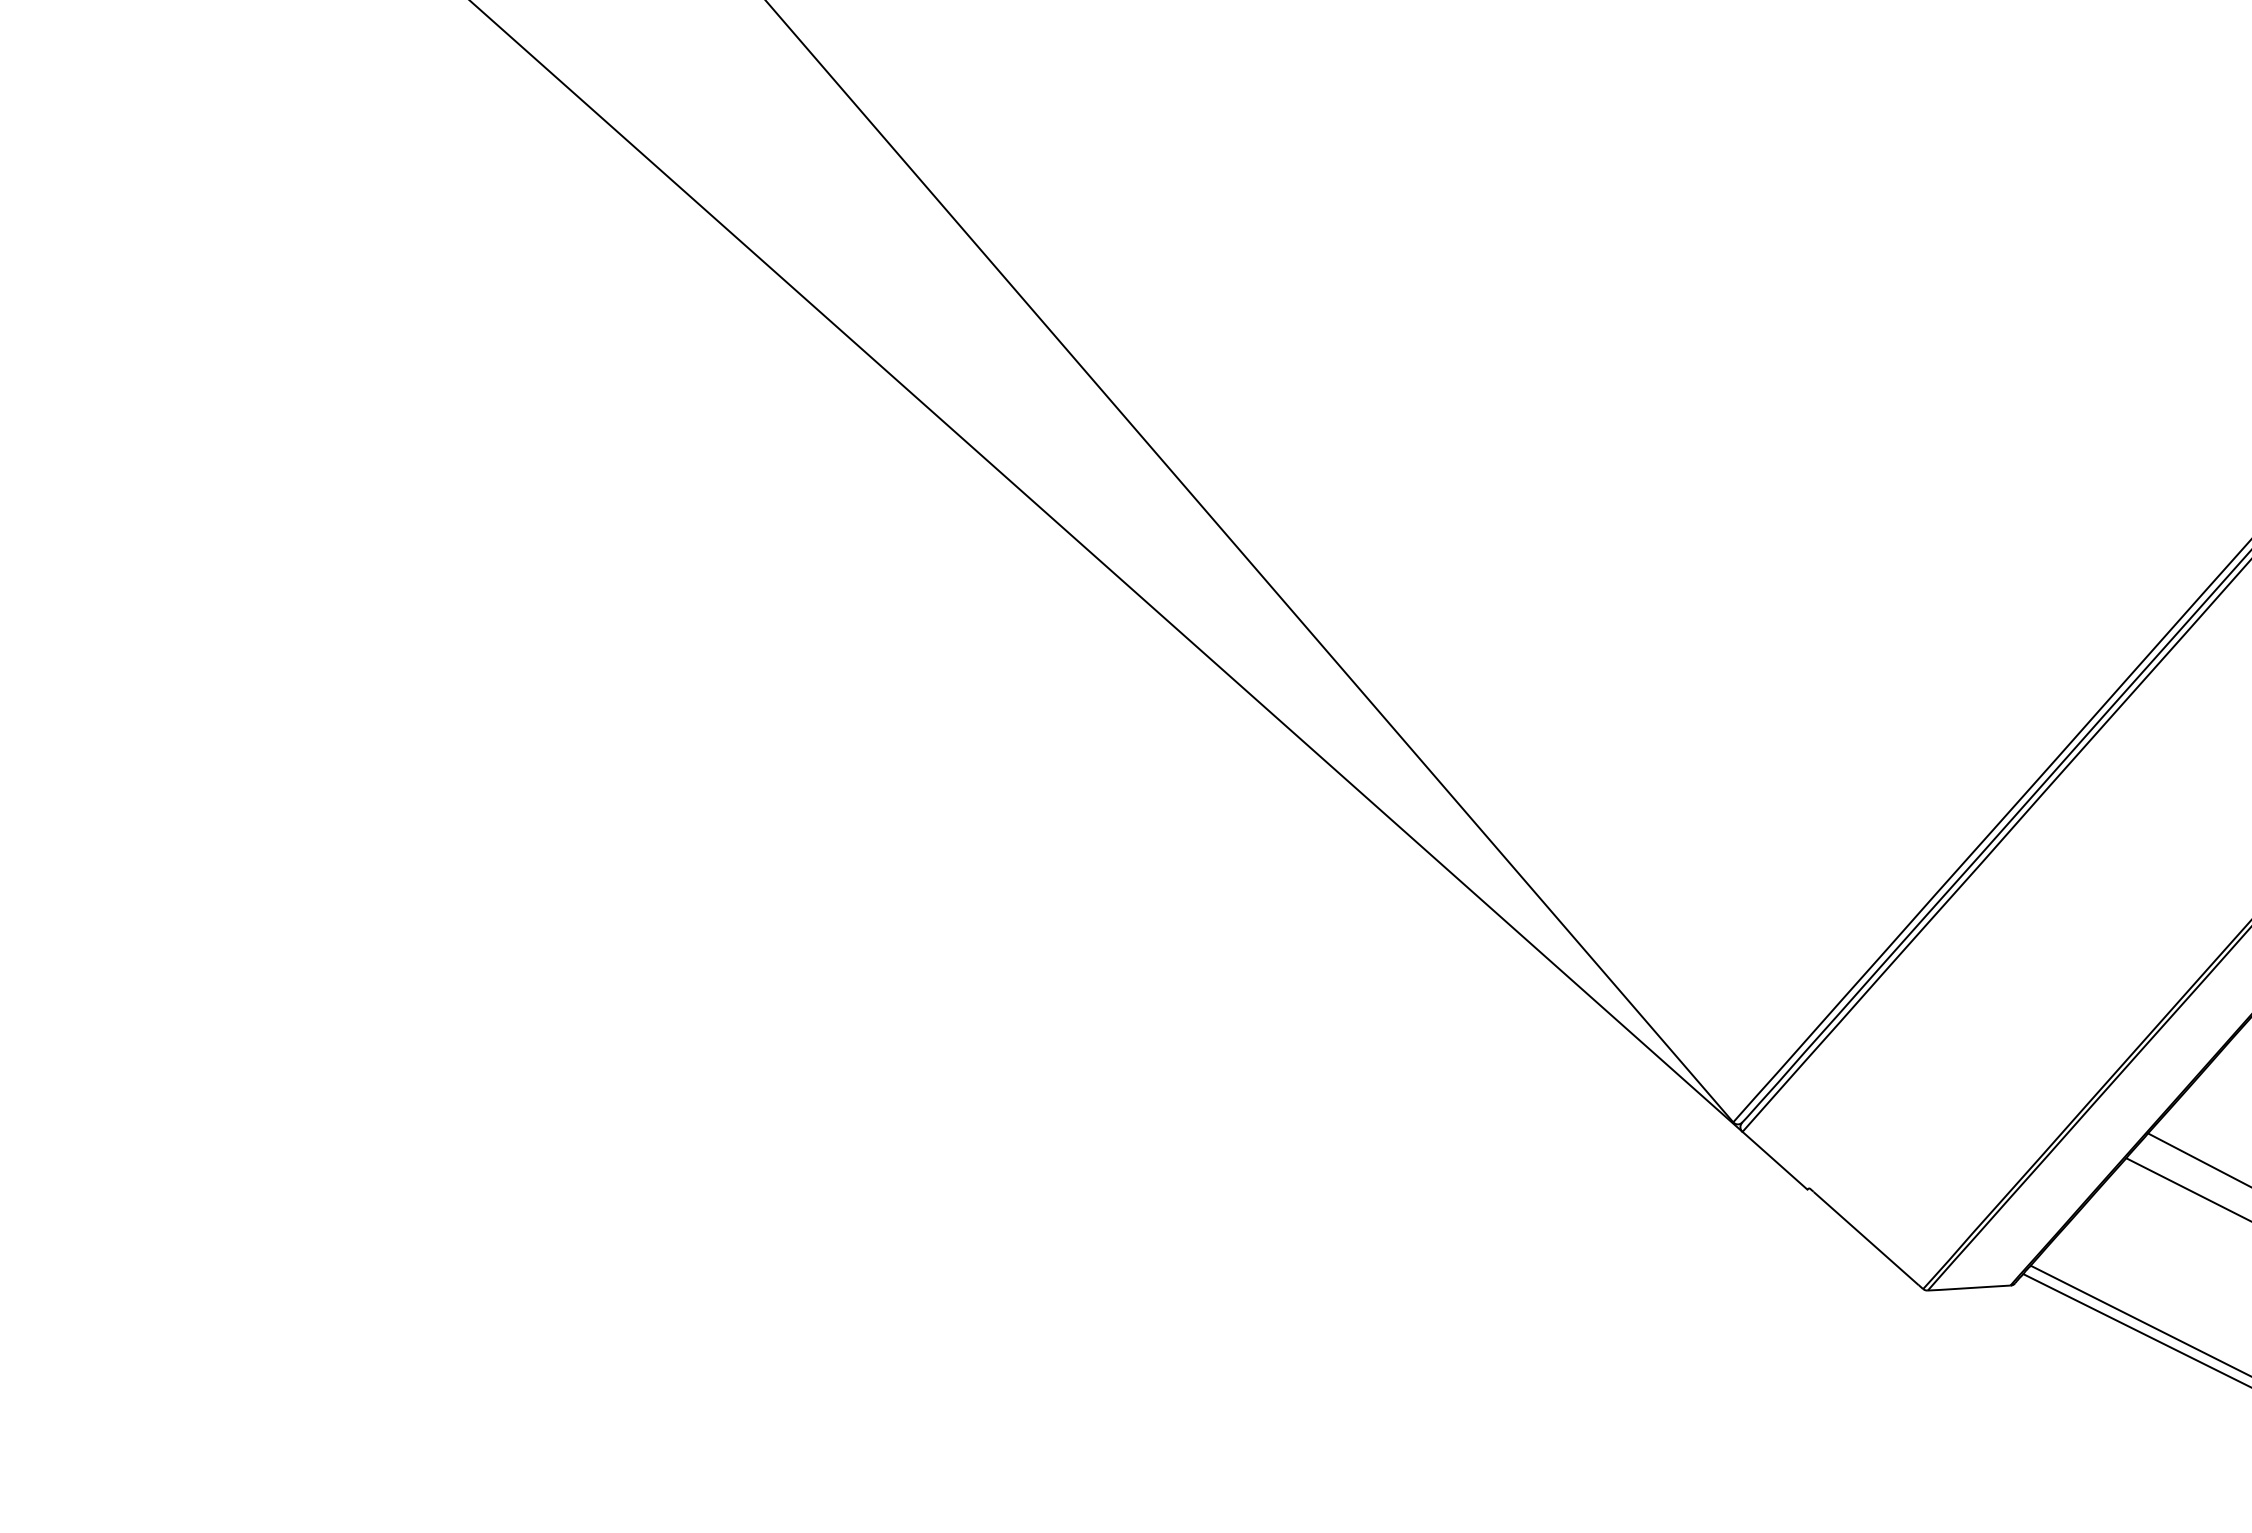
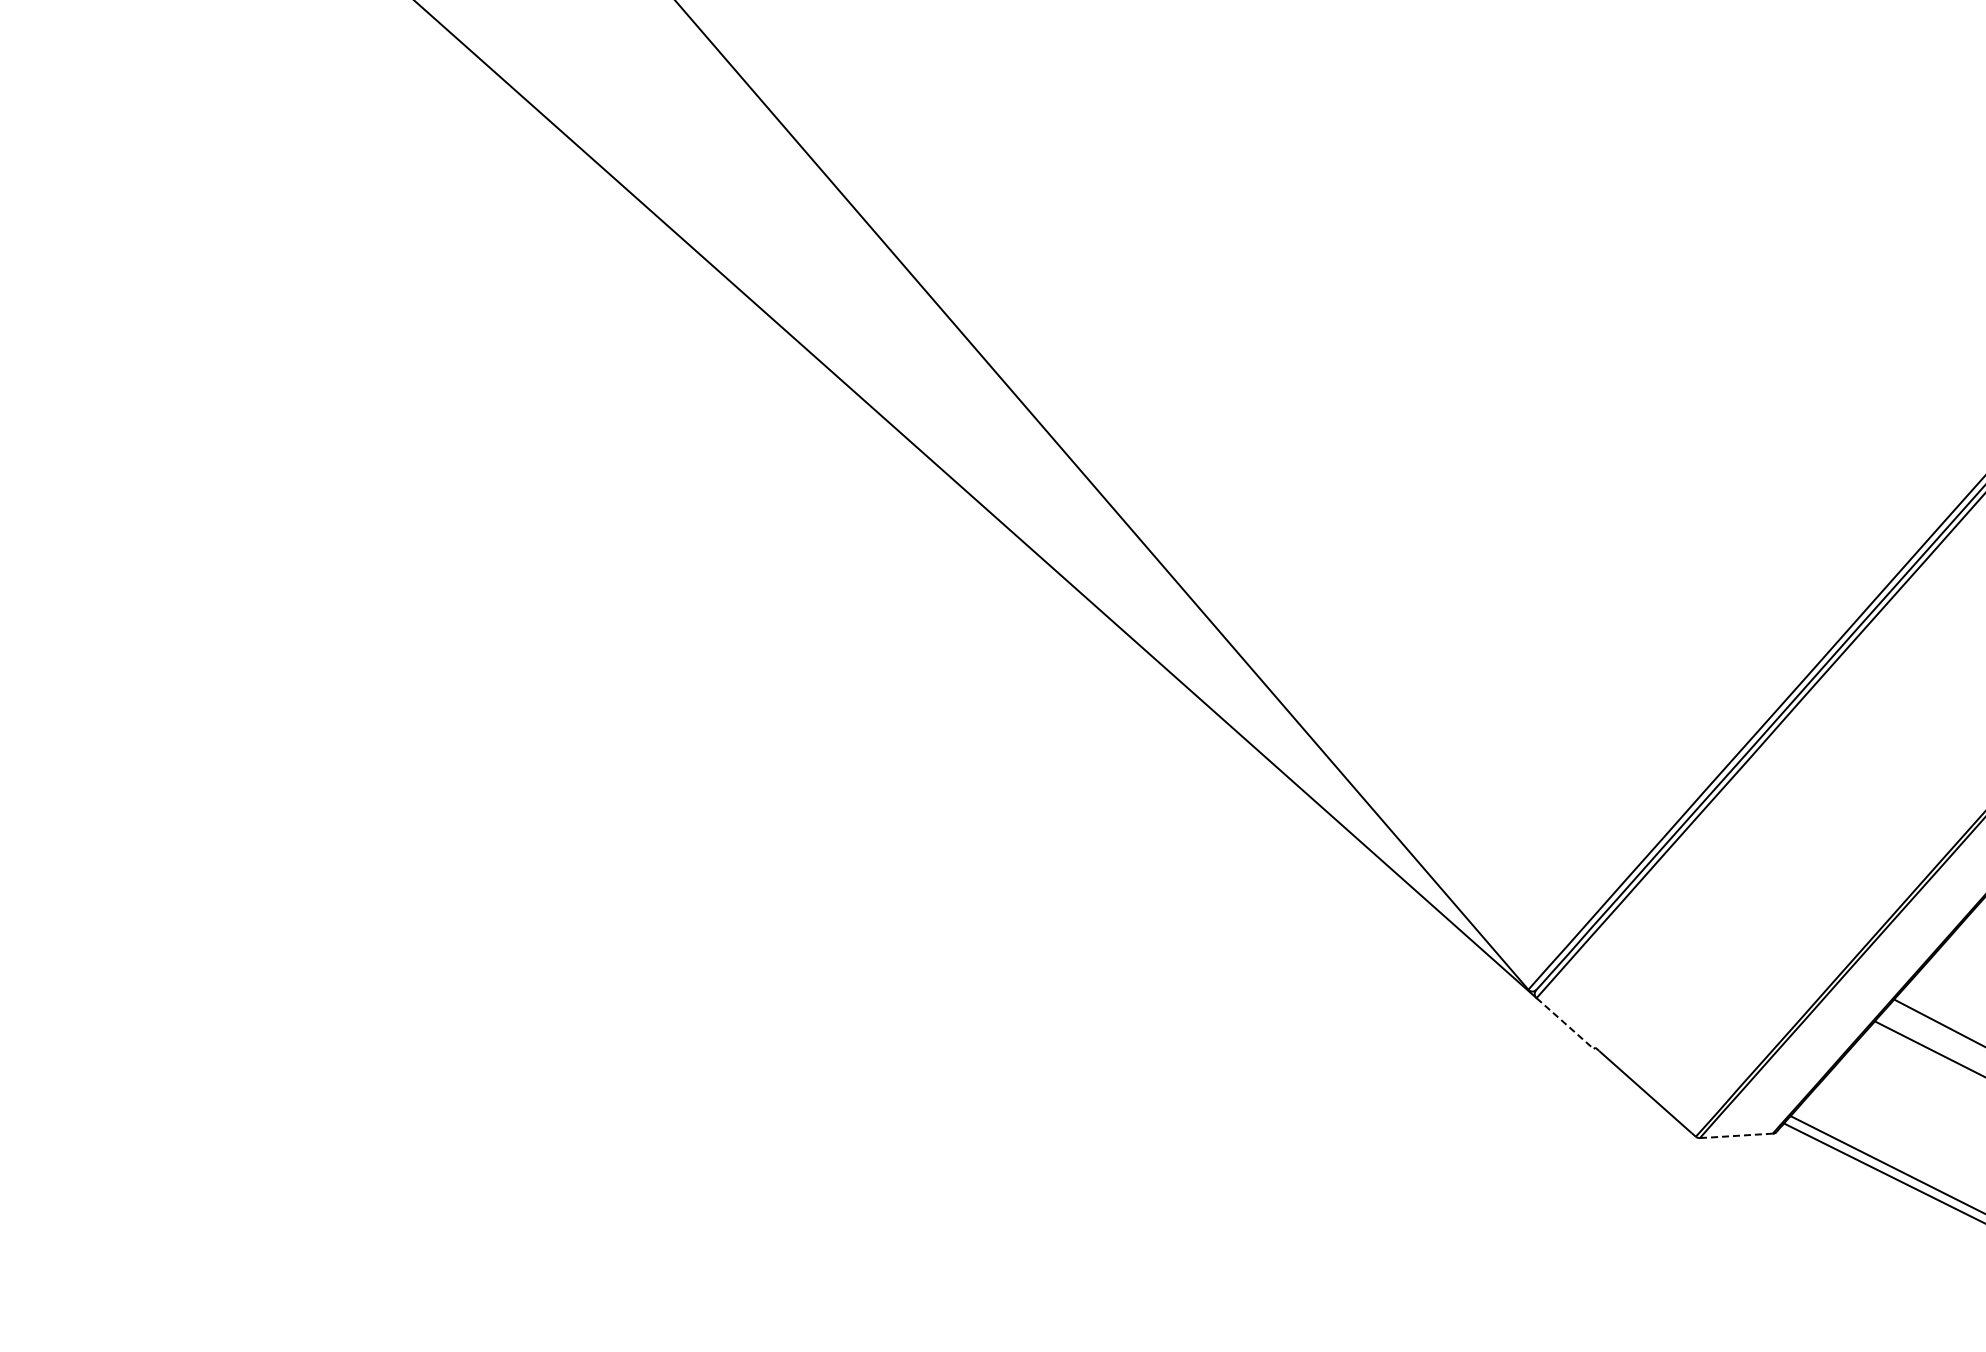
line: (1775, 1160) -> (1565, 1023), solid -> dashed
line: (1969, 1287) -> (1736, 1135), solid -> dashed

